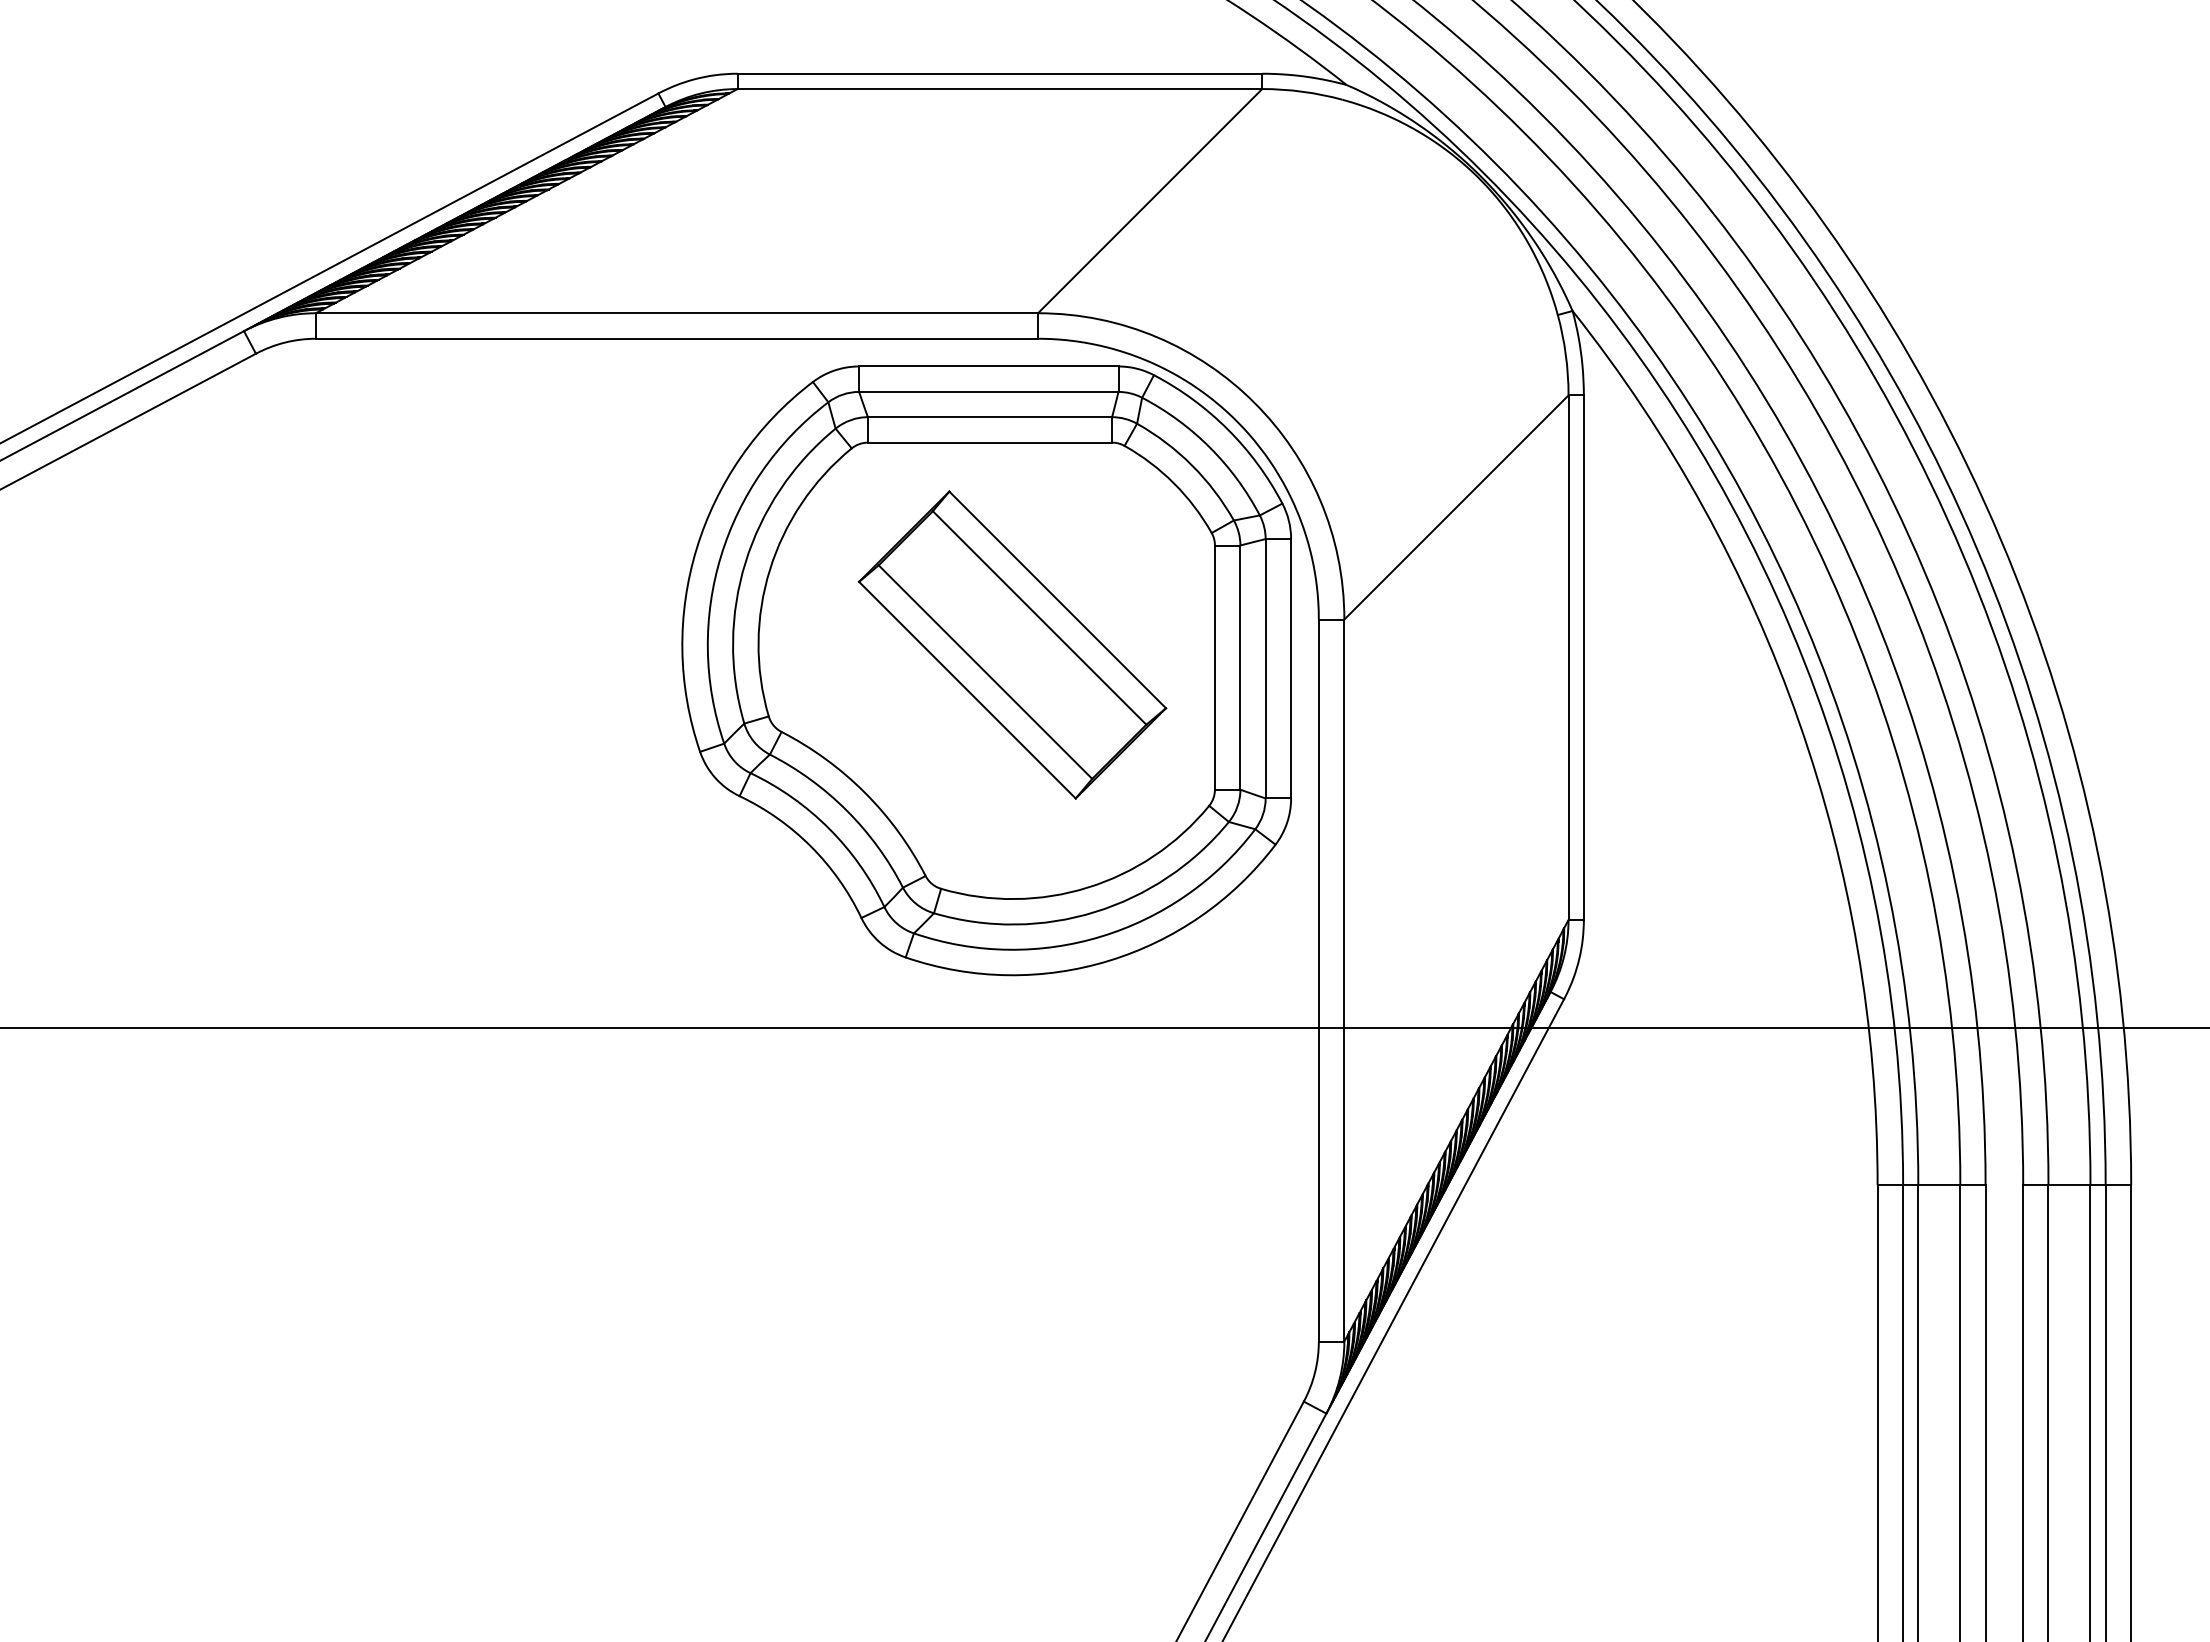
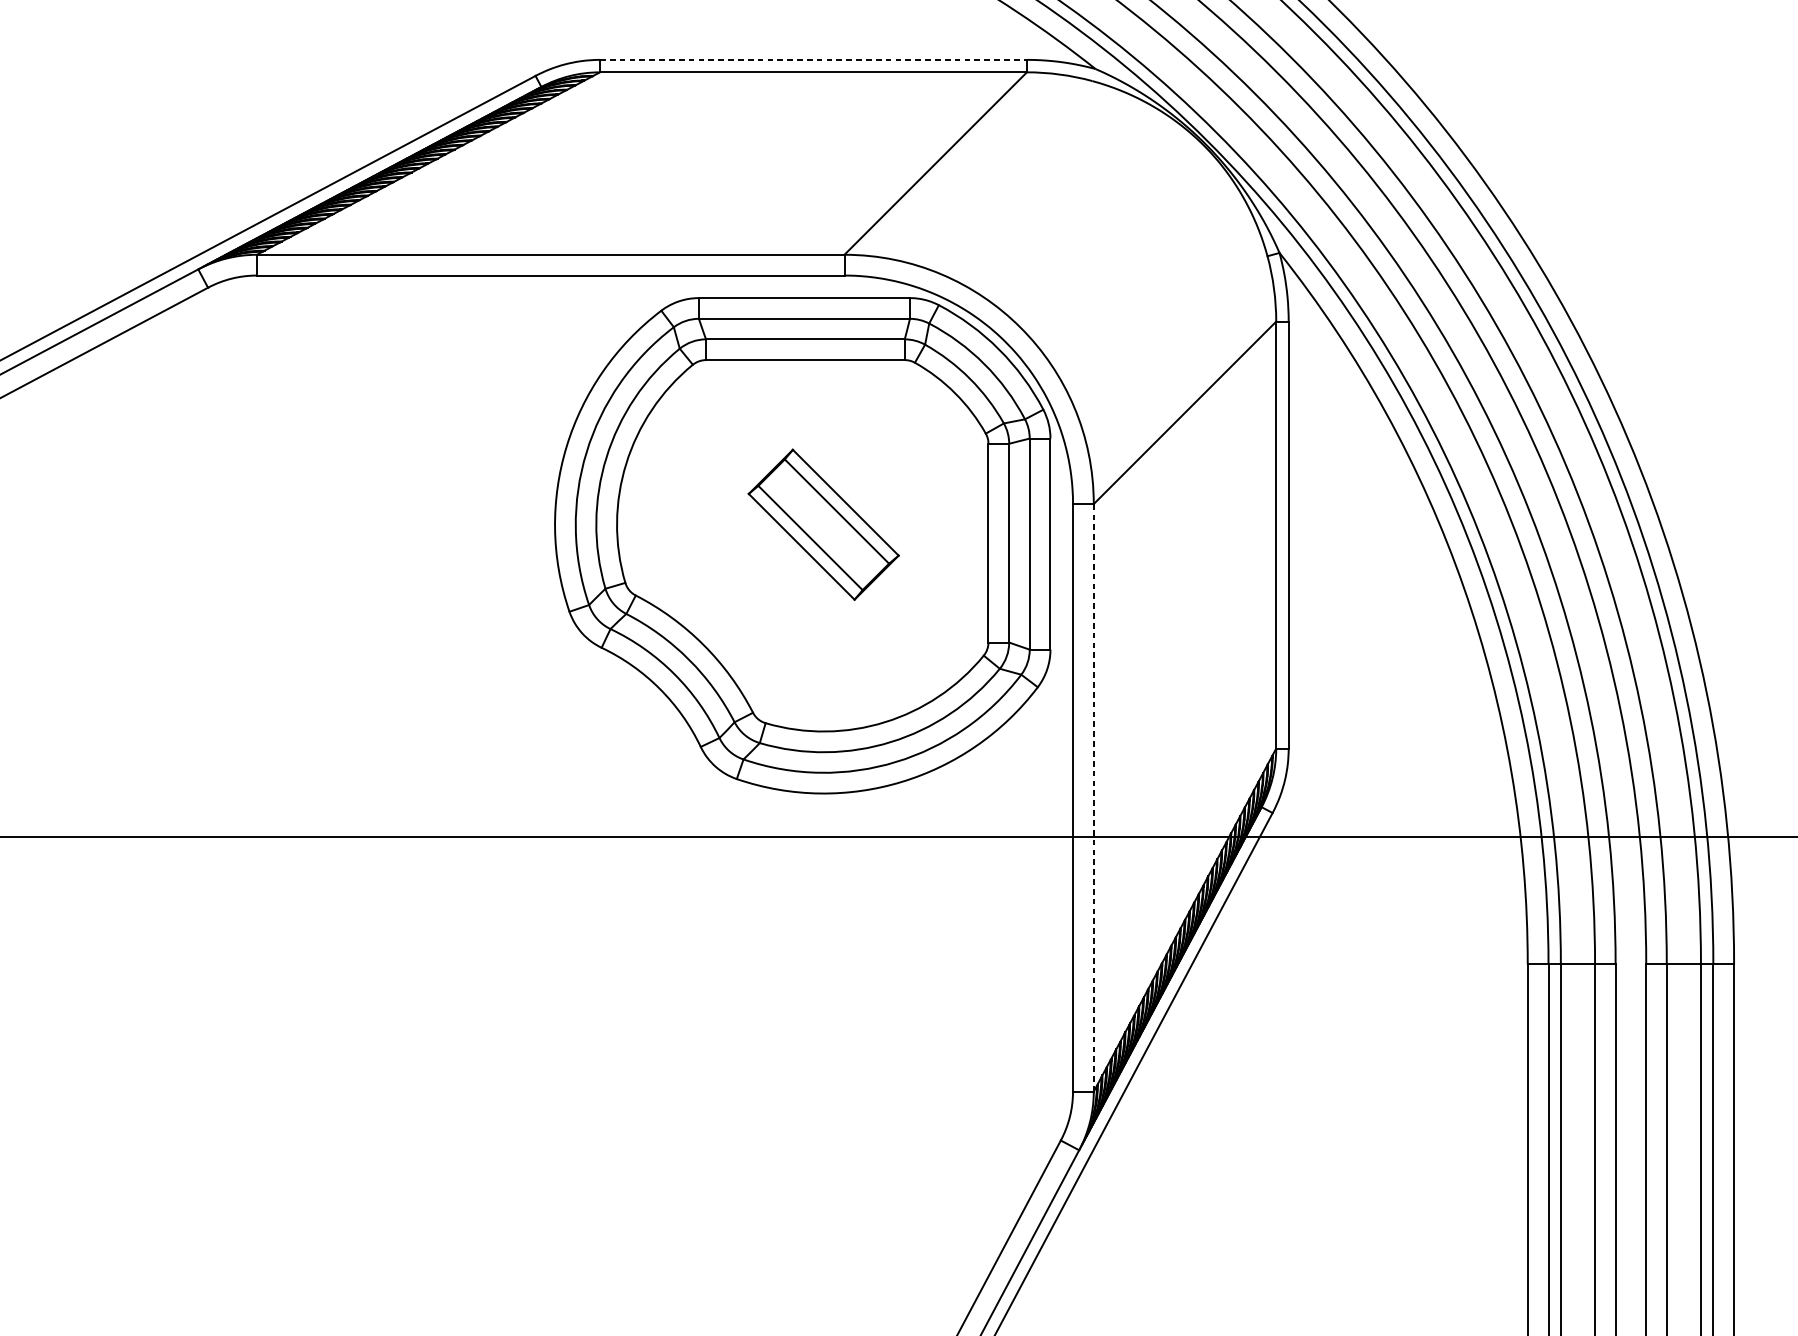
line: (1000, 73) -> (813, 59), solid -> dashed
part: (1012, 644) -> (823, 524), size x0.6
line: (1344, 980) -> (1093, 797), solid -> dashed

